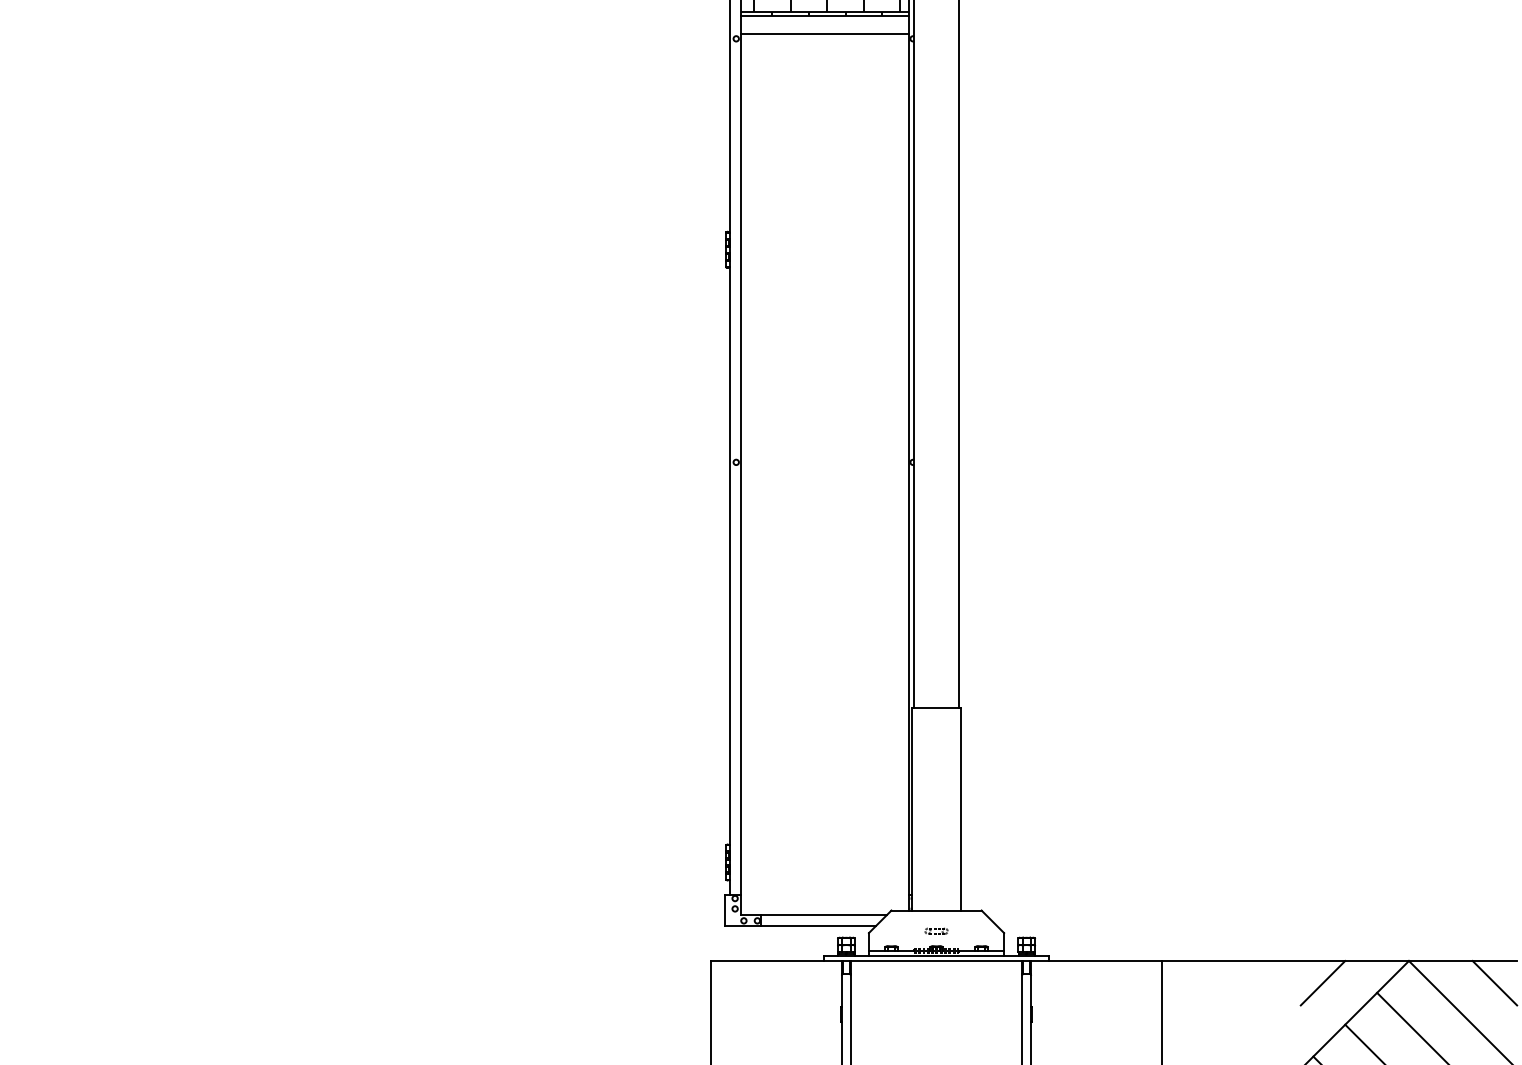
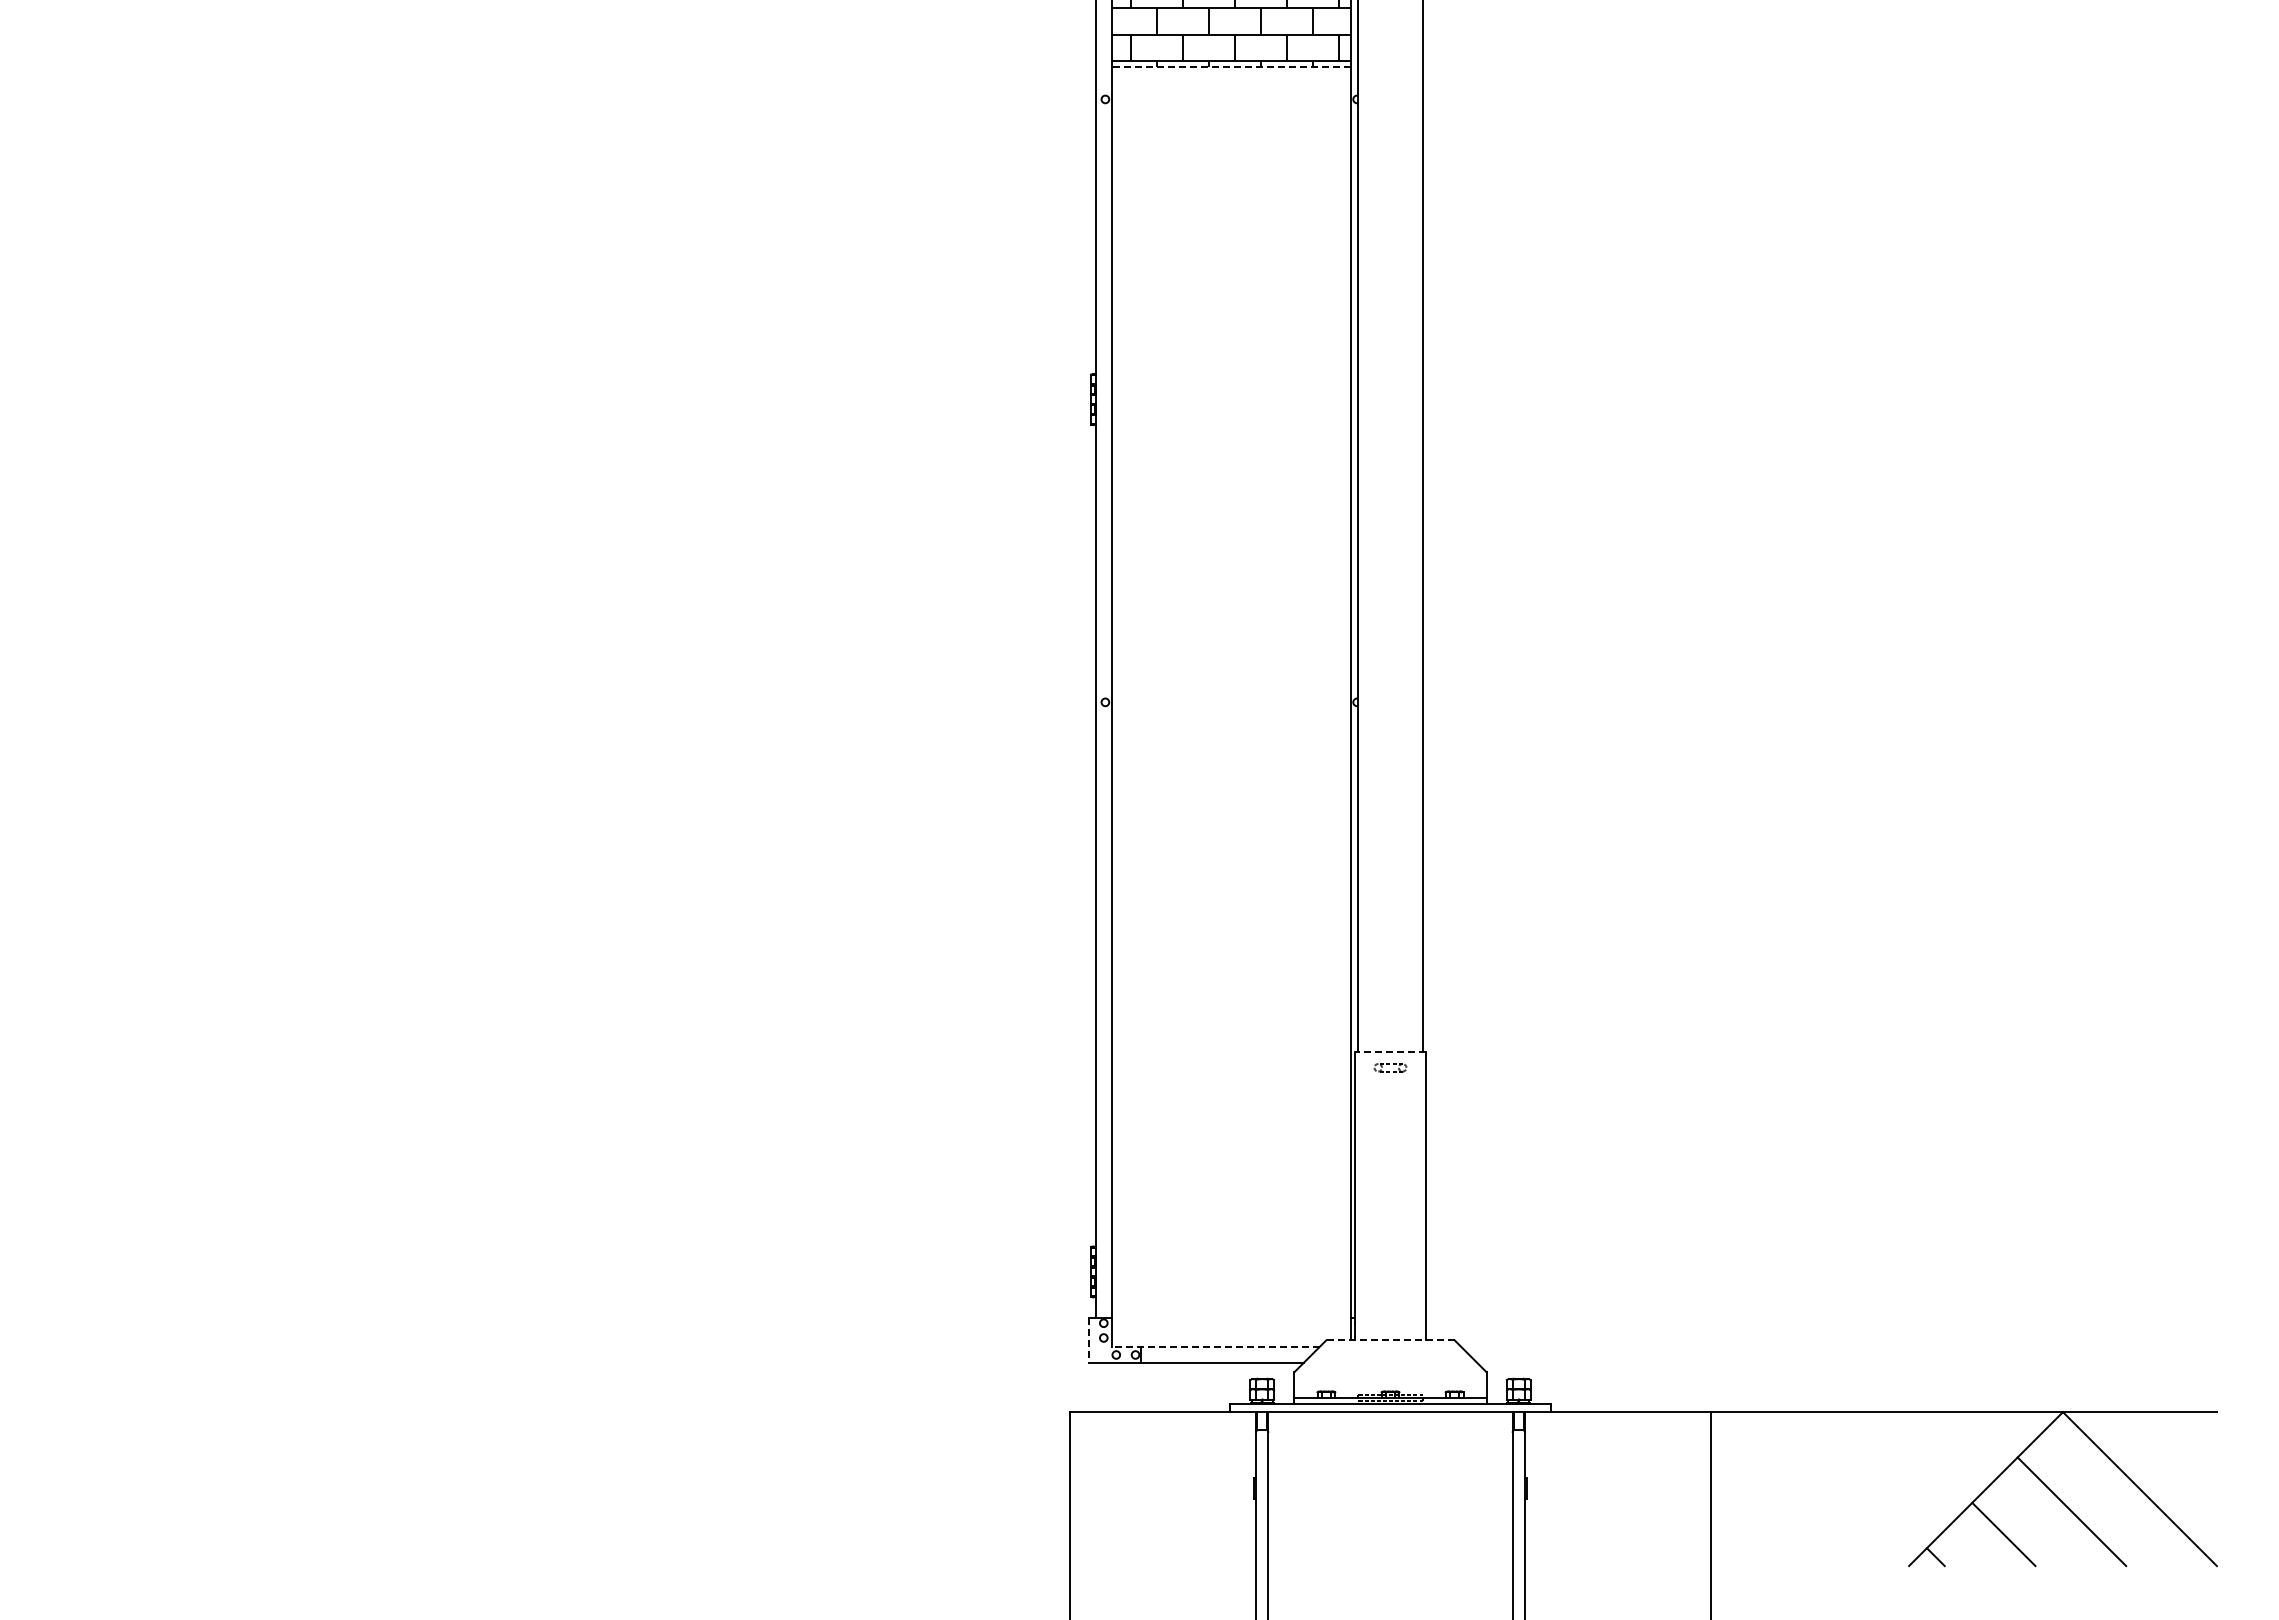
line: (824, 16) -> (1230, 67), solid -> dashed
line: (824, 34) -> (1230, 93), removed
line: (936, 707) -> (1390, 1051), solid -> dashed
line: (936, 910) -> (1390, 1340), solid -> dashed
line: (725, 911) -> (1089, 1341), solid -> dashed
line: (813, 914) -> (1215, 1346), solid -> dashed
part: (936, 931) -> (1390, 1067), moved
line: (1322, 983) -> (1940, 1443), removed
line: (1494, 983) -> (2184, 1443), removed

